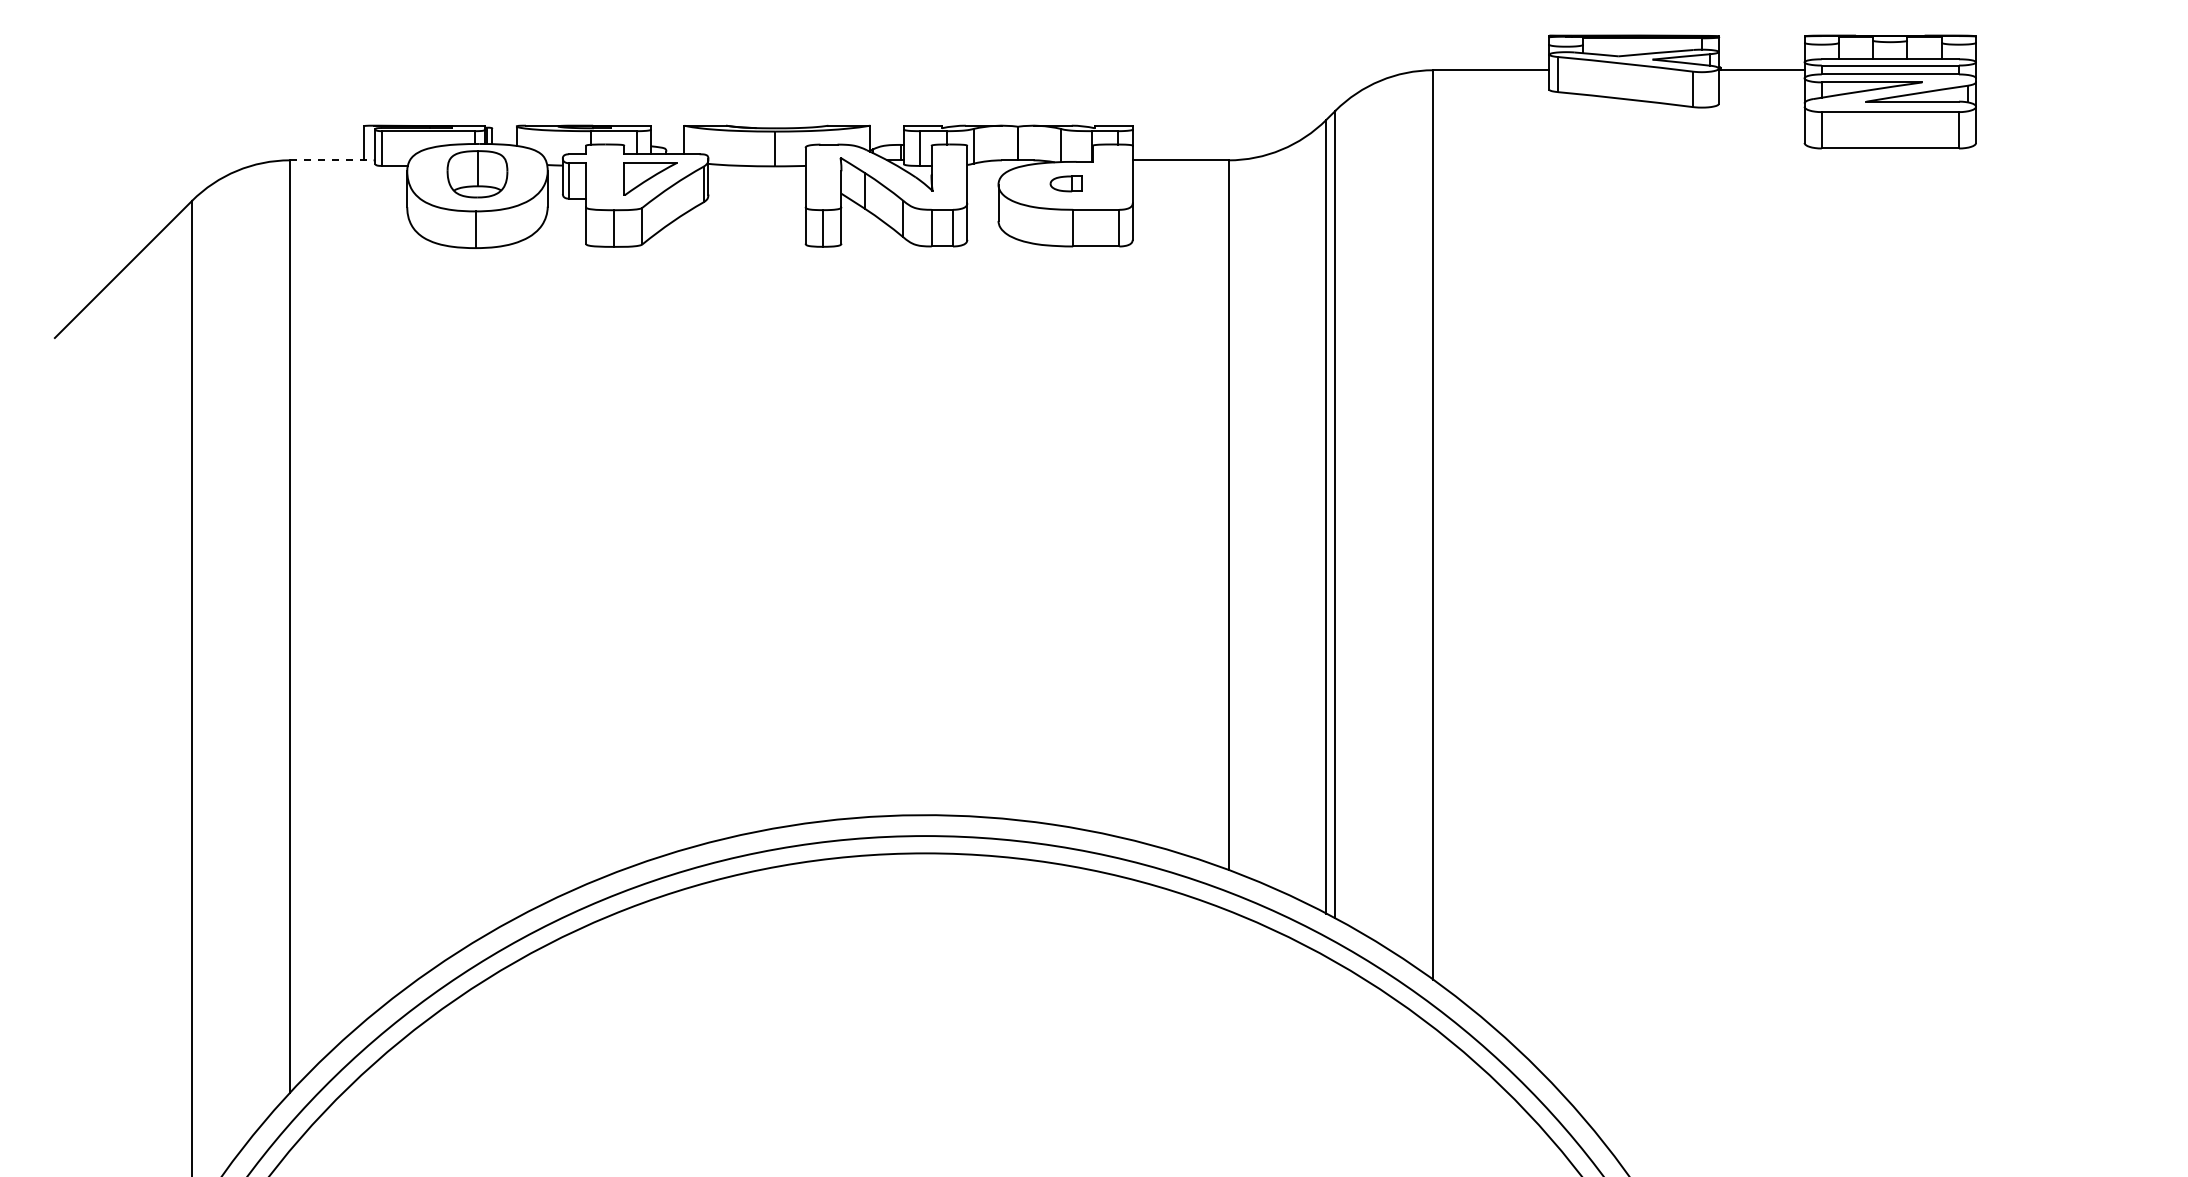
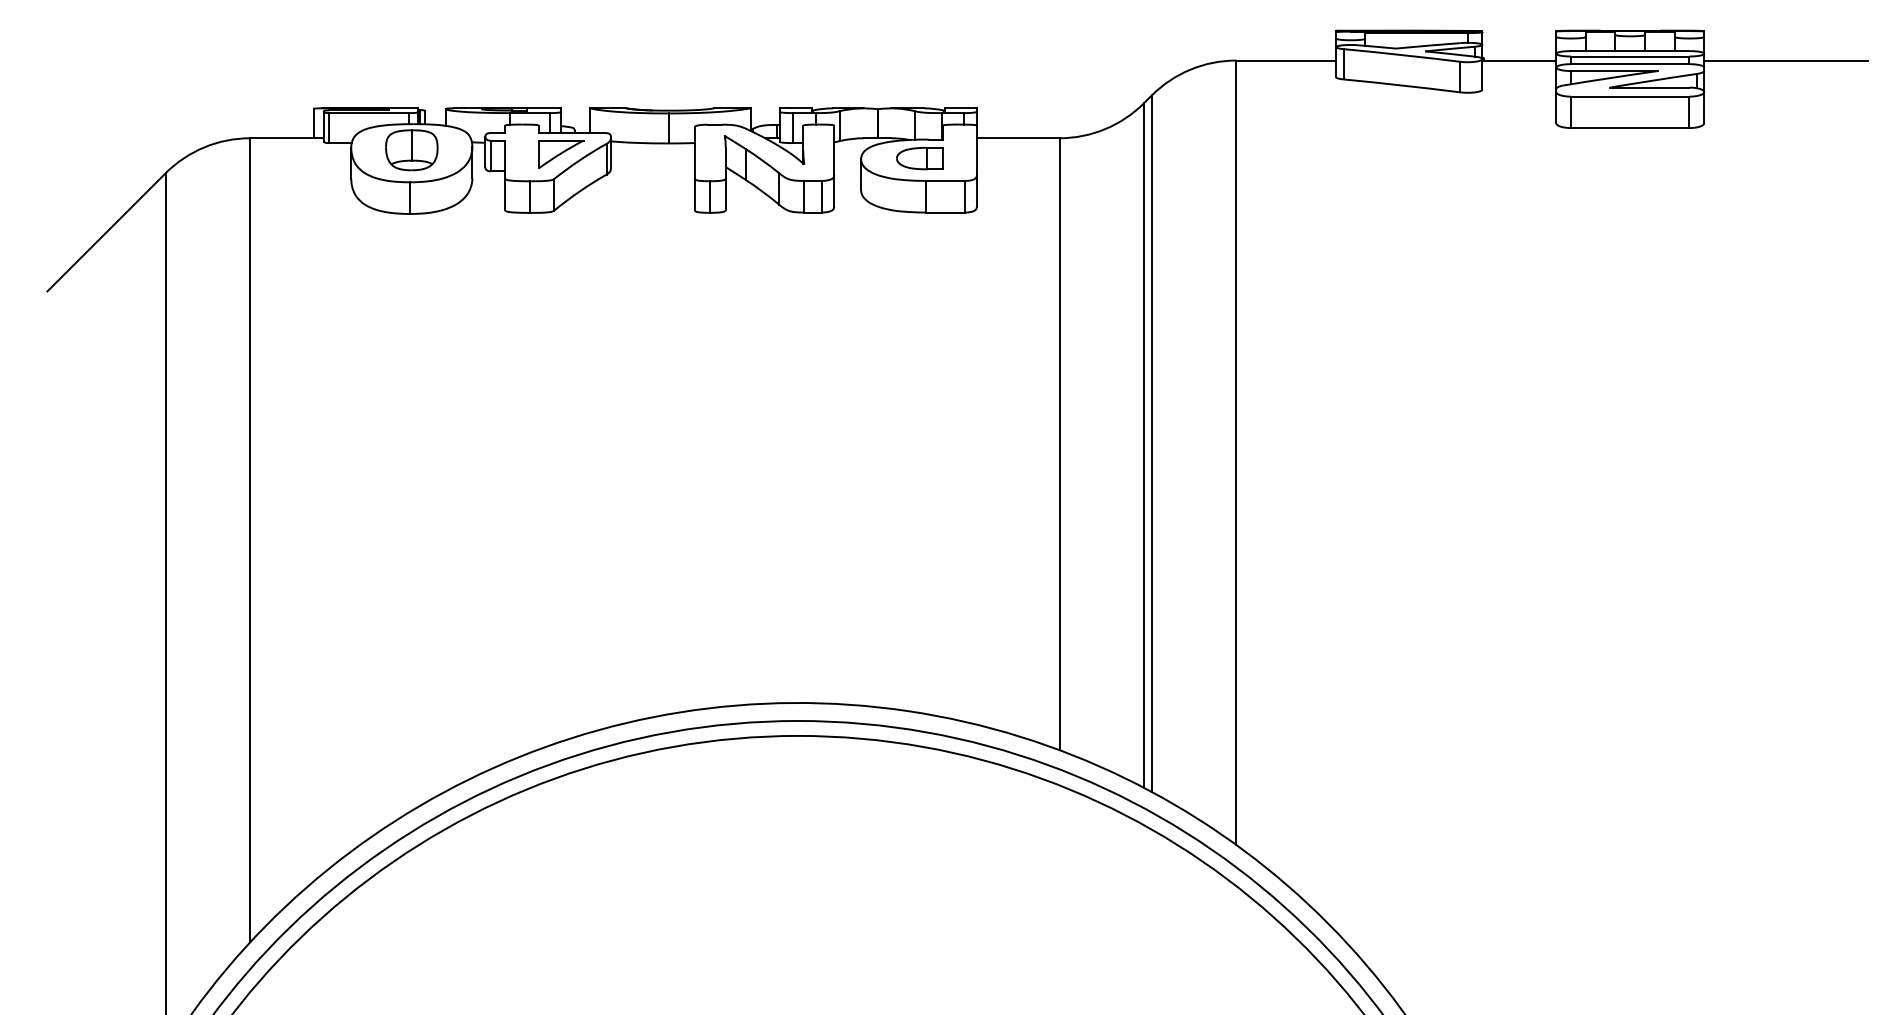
line: (2070, 70) -> (1785, 60), added
line: (331, 160) -> (285, 138), dashed -> solid
part: (1066, 183) -> (919, 158), size x1.67

